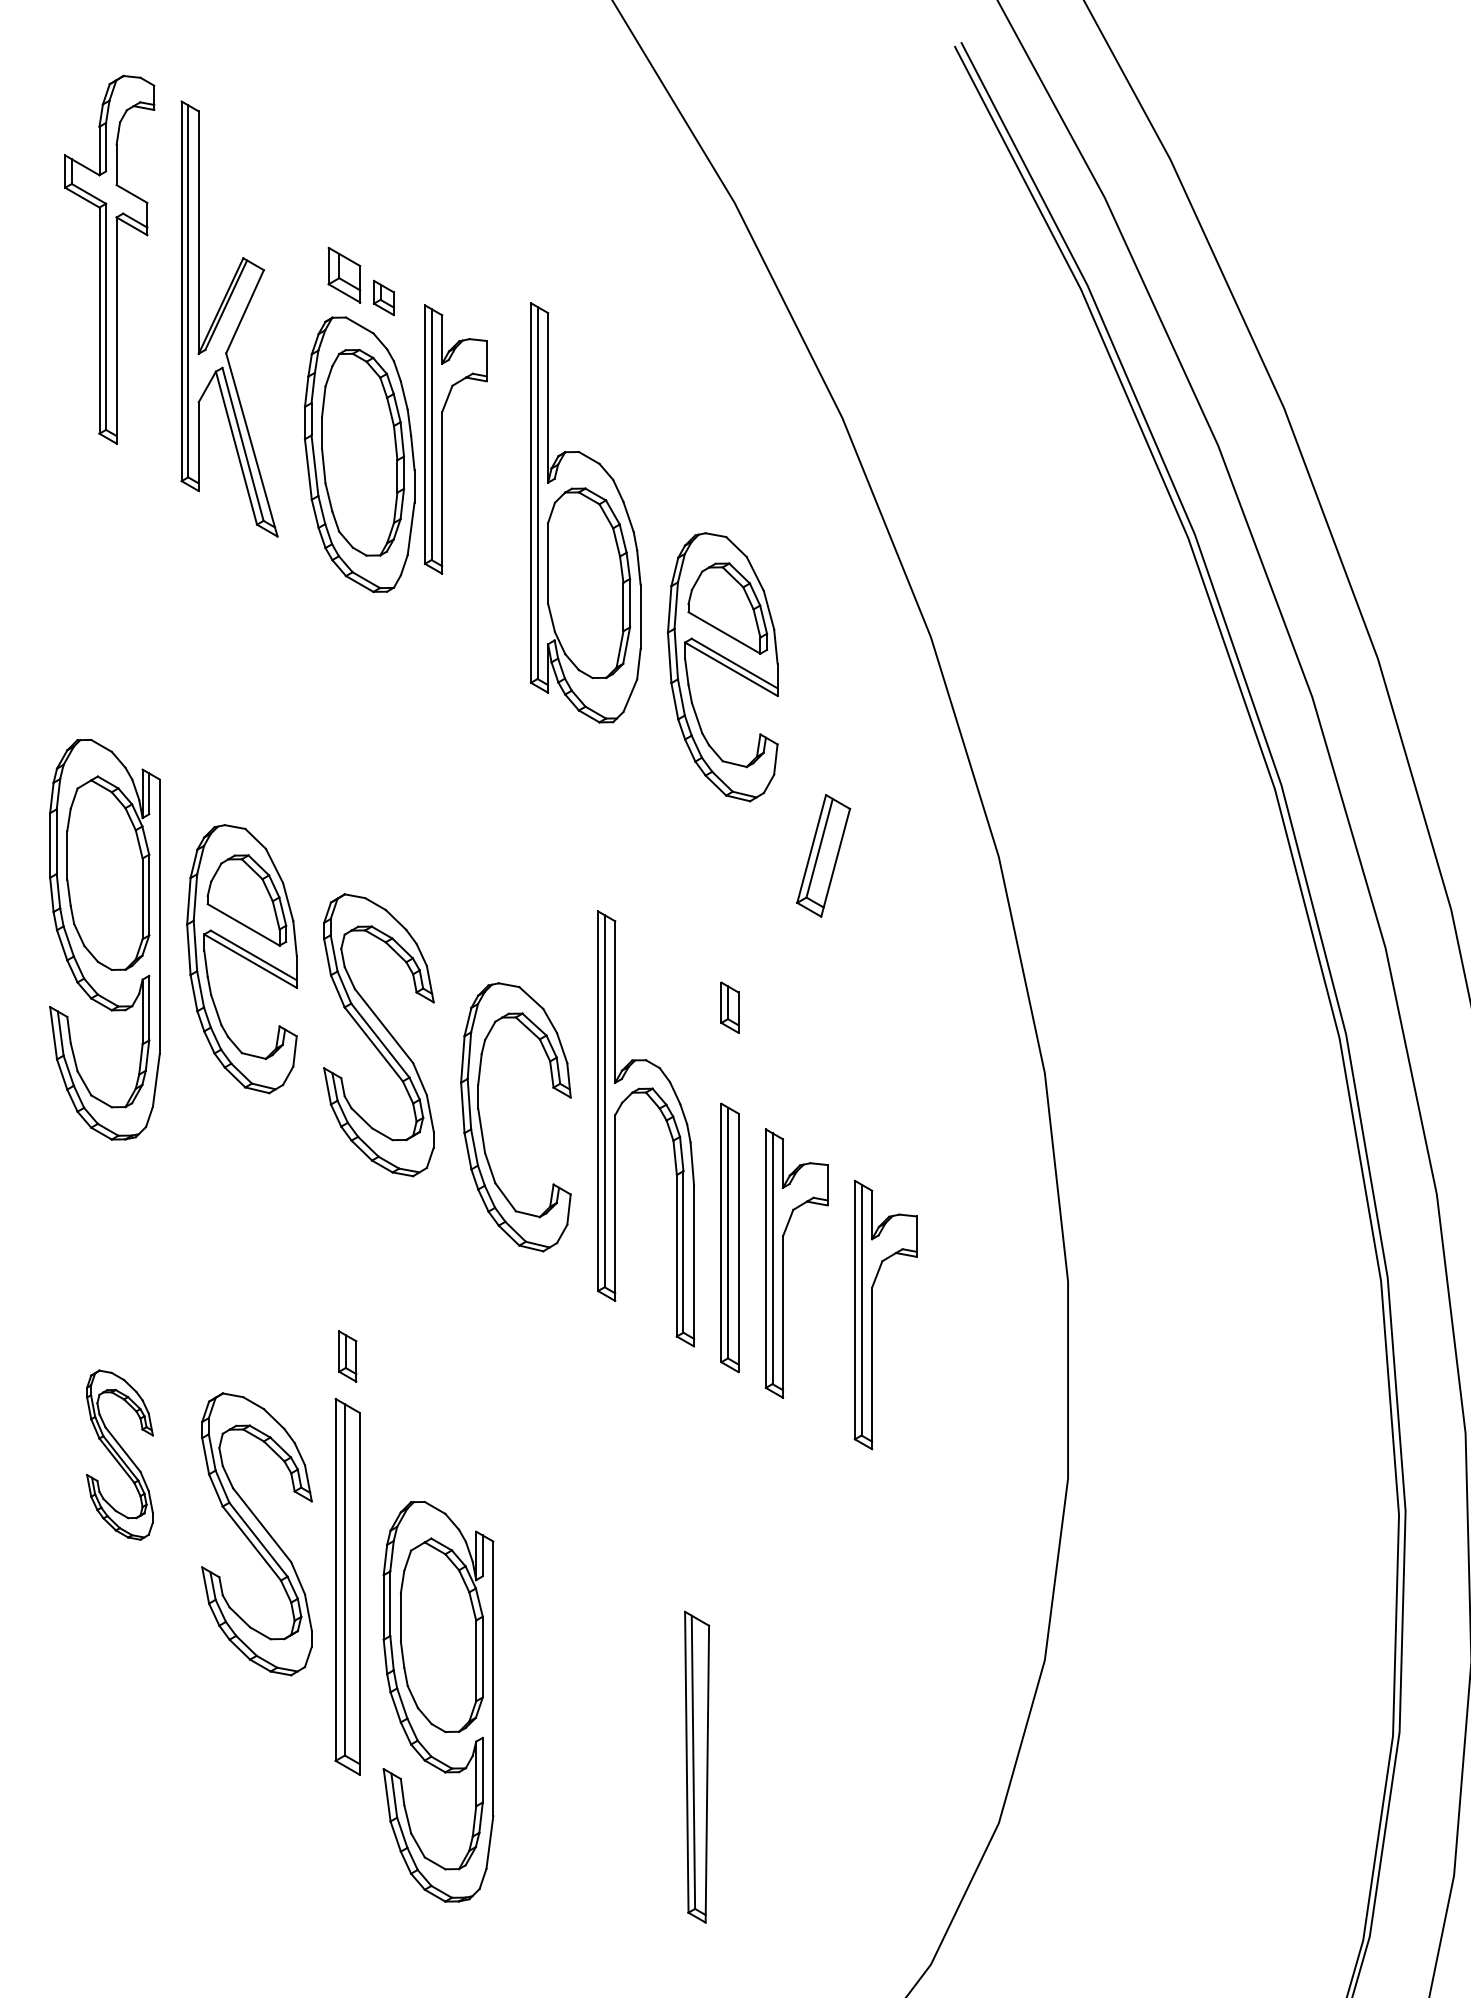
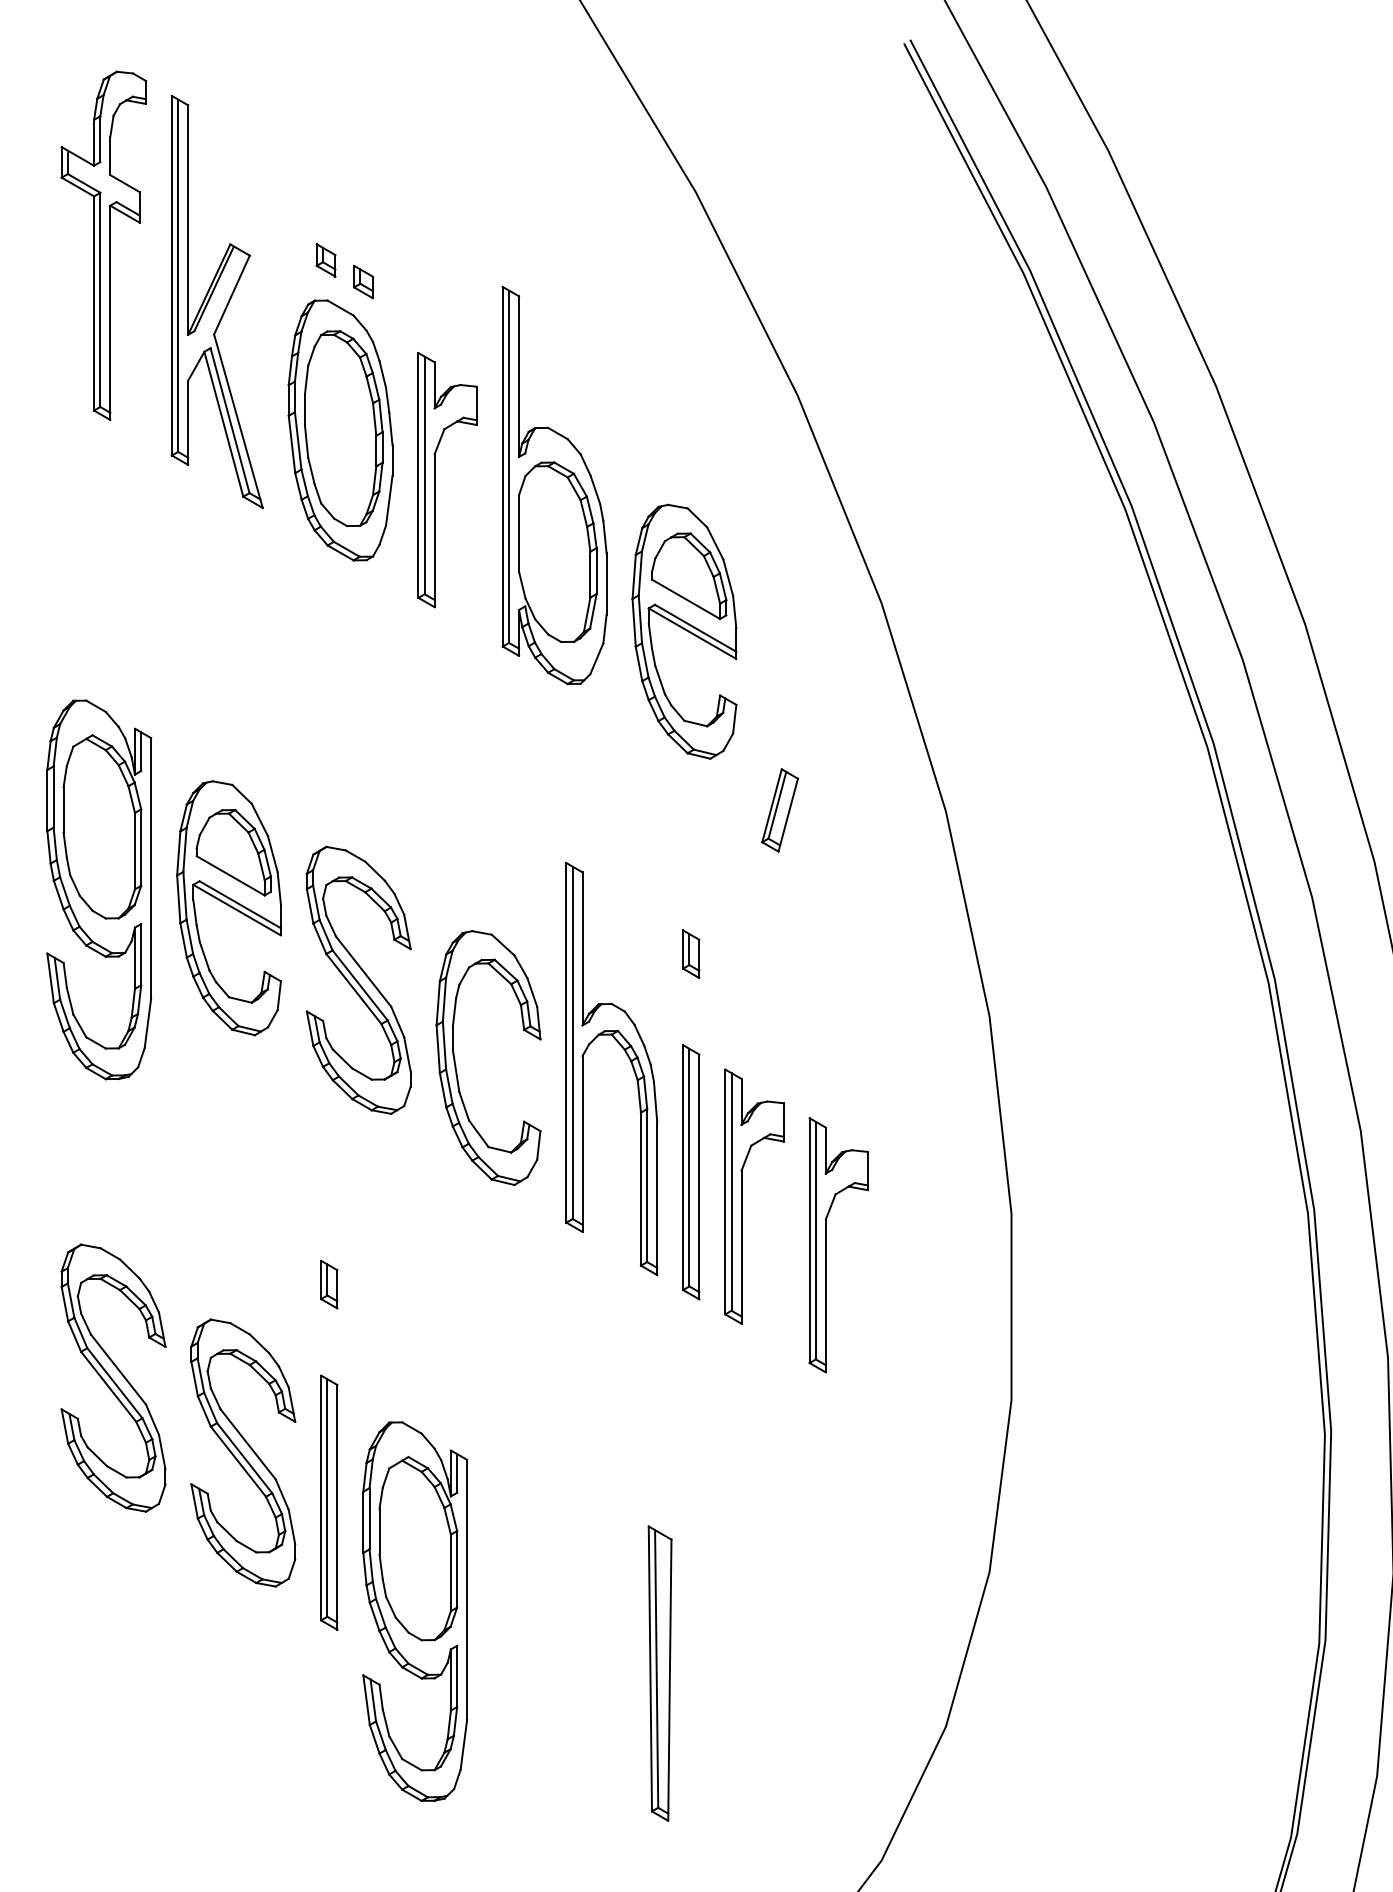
part: (343, 275) -> (325, 260), size x0.62
part: (443, 439) -> (435, 480), moved
part: (824, 855) -> (780, 810), size x0.71
part: (119, 1454) -> (113, 1377), size x1.67
part: (348, 1586) -> (329, 1502), size x0.71

